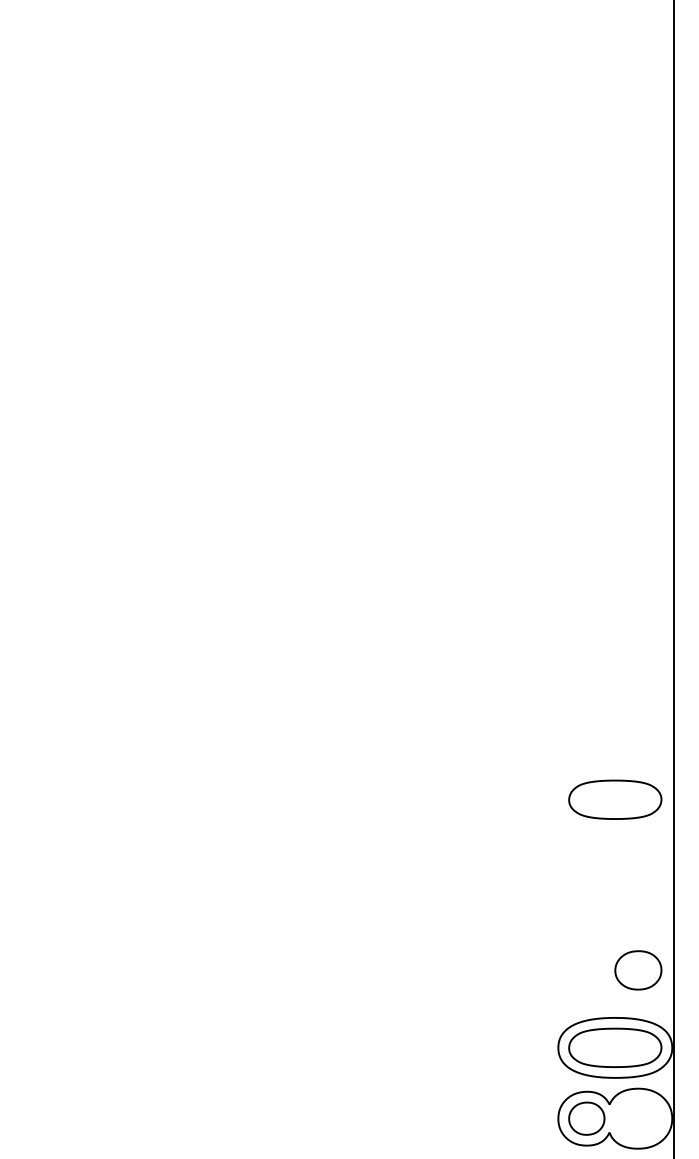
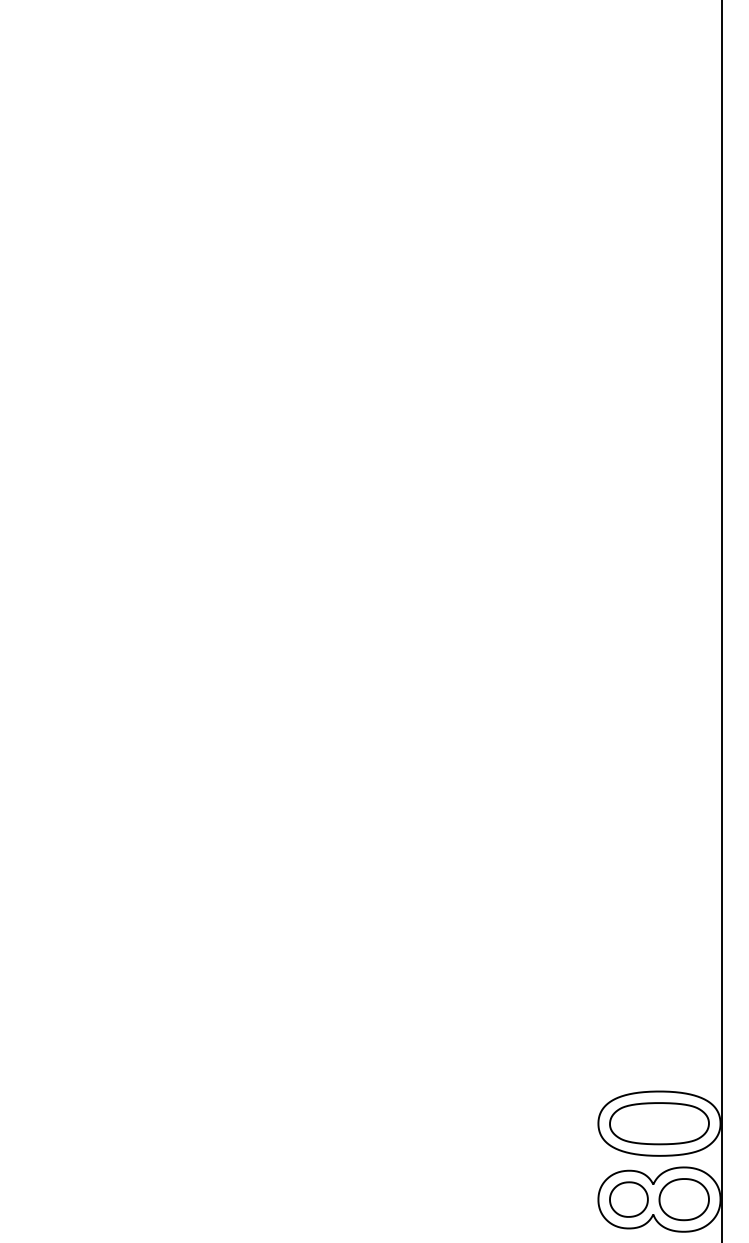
part: (615, 799) -> (659, 857), removed
part: (637, 970) -> (683, 1199), moved

